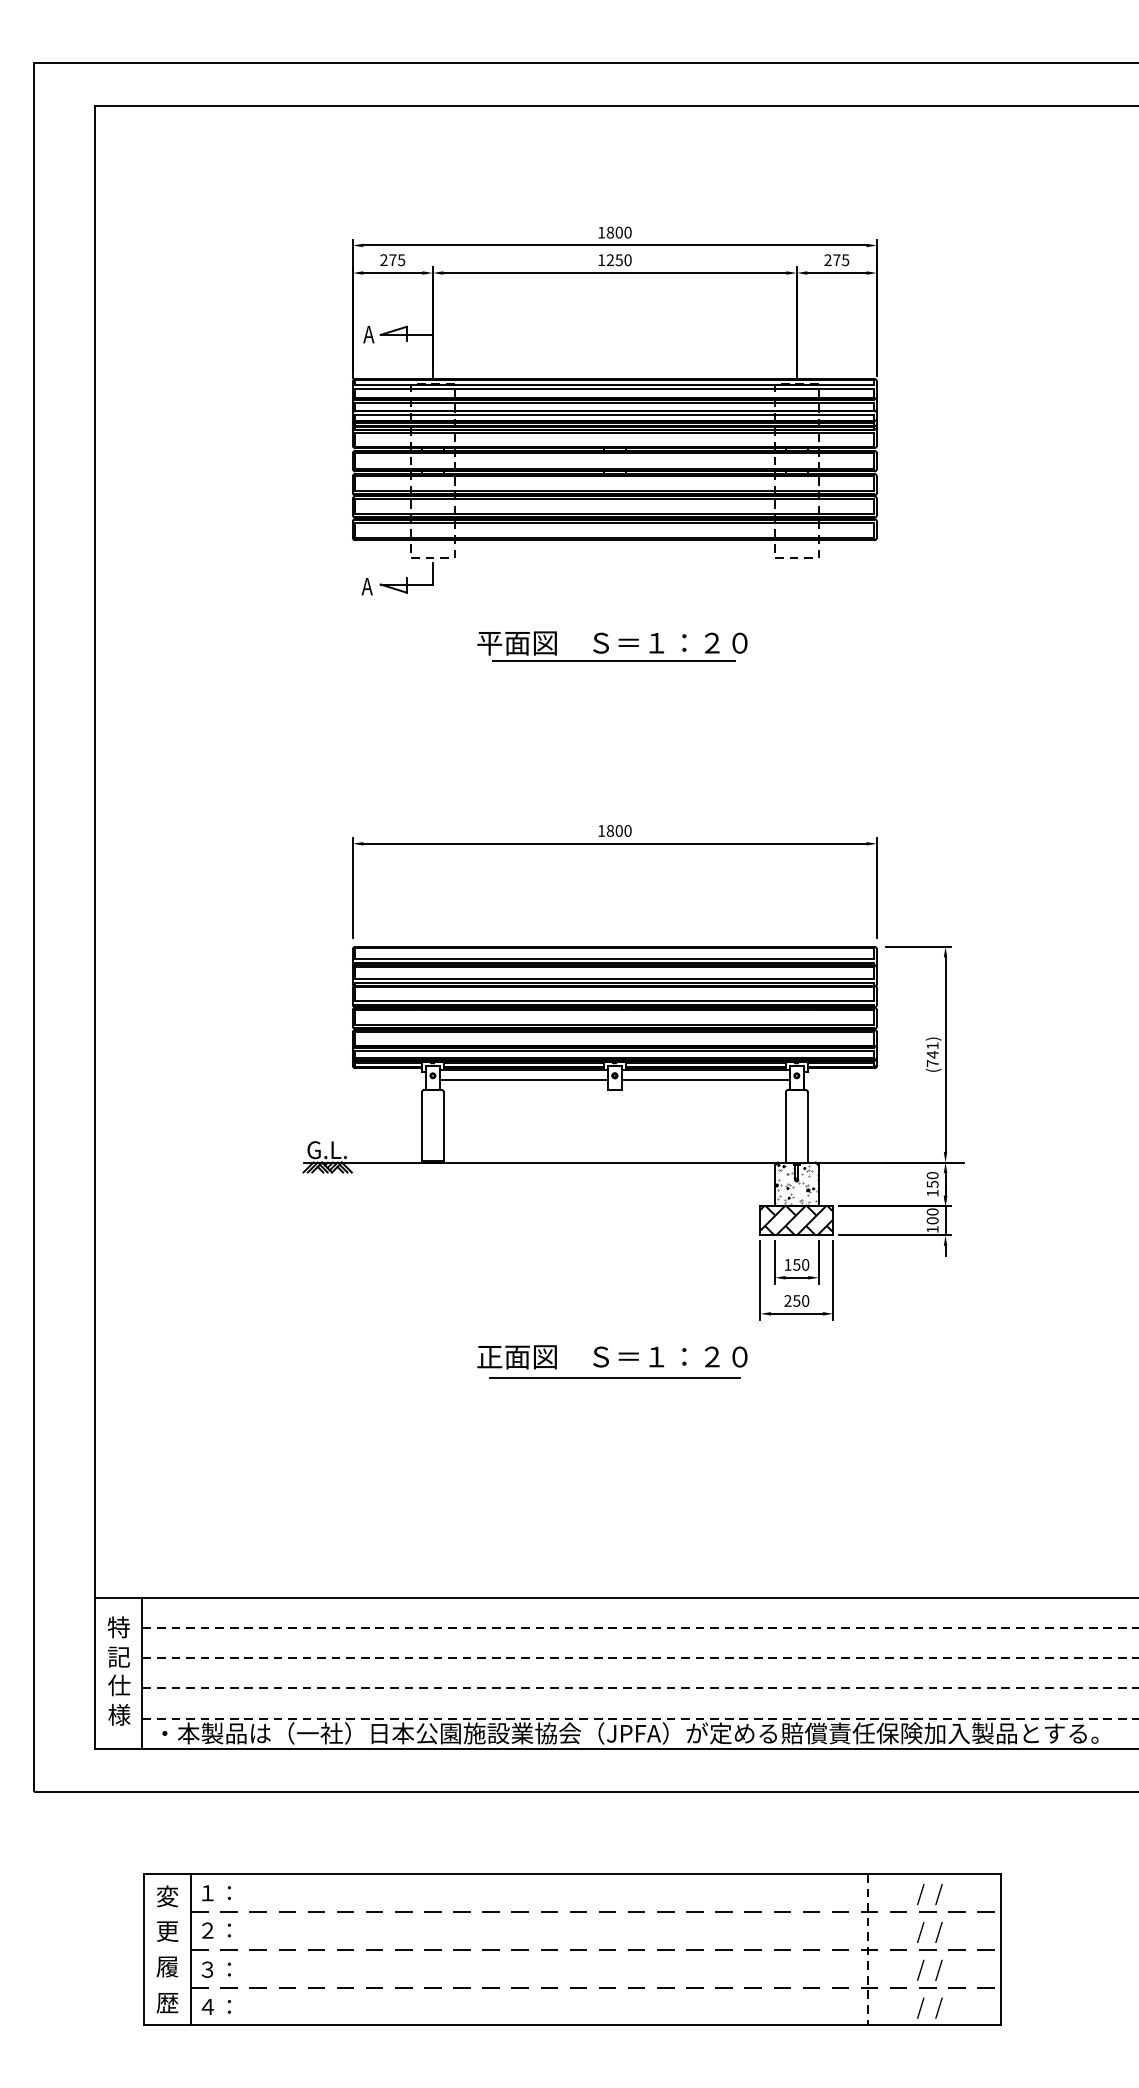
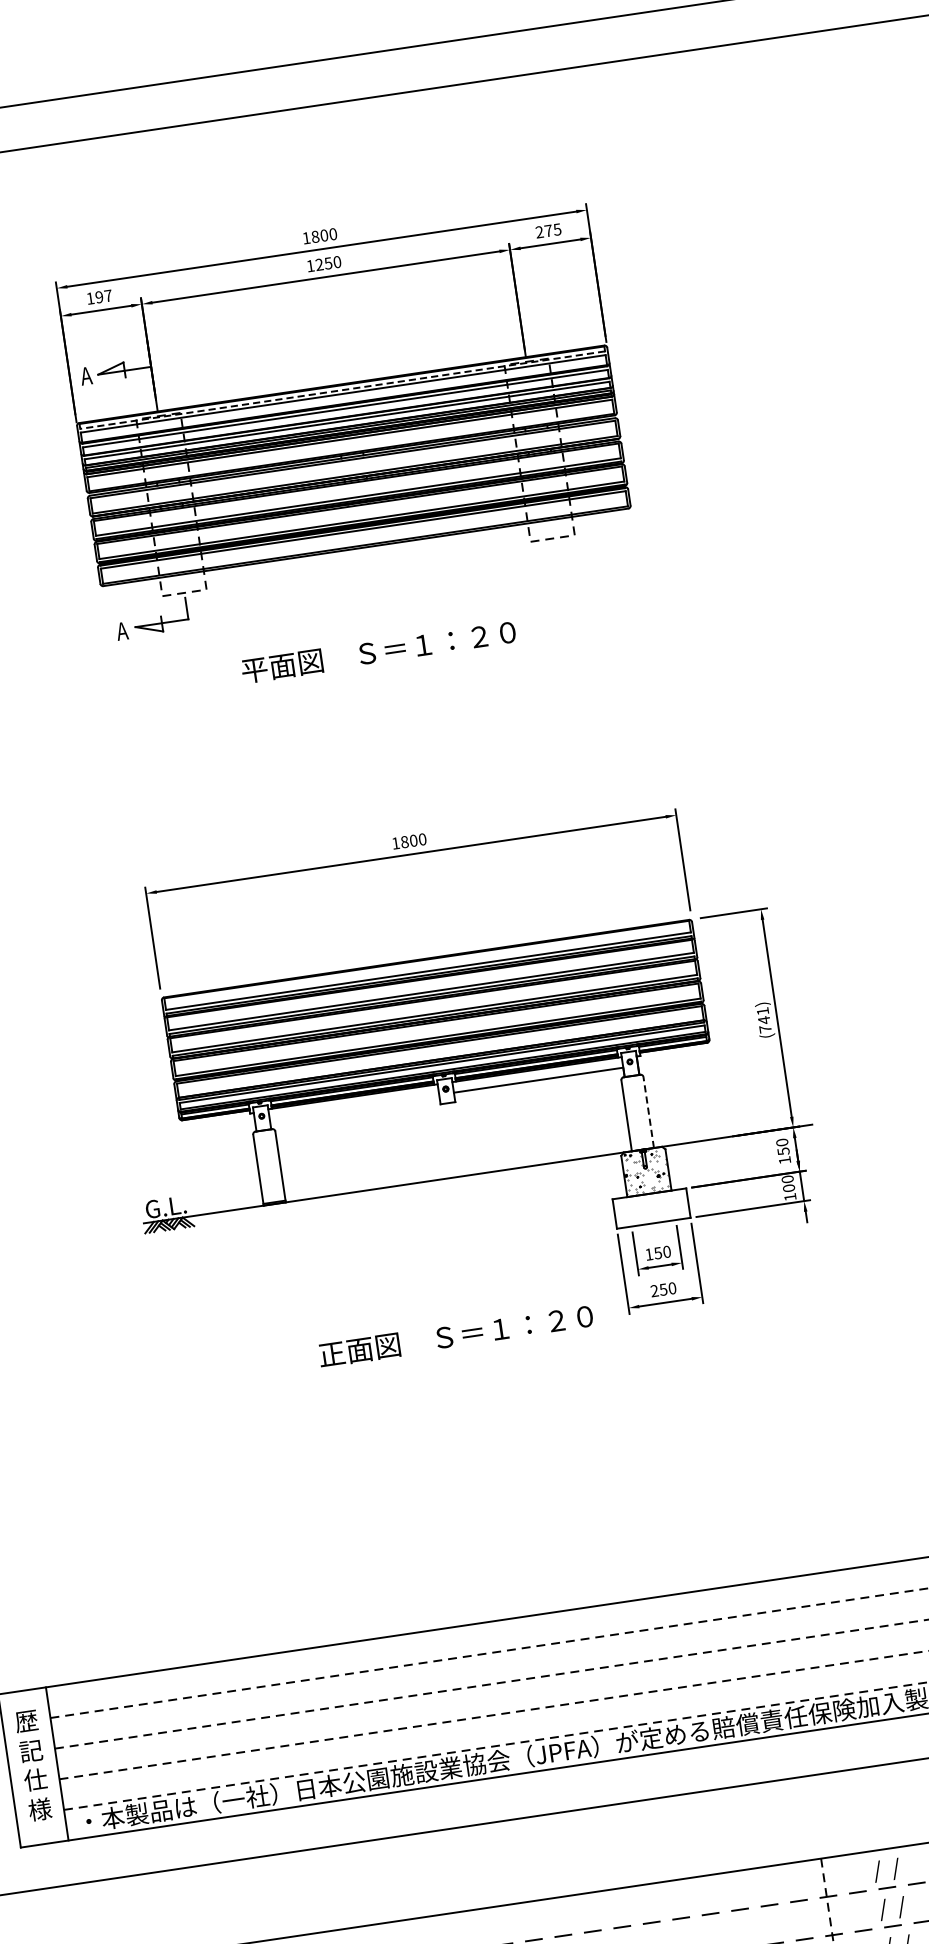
text: (392, 260) -> (99, 297), 275 -> 197
line: (614, 384) -> (342, 389), solid -> dashed
line: (613, 661) -> (382, 670), removed
line: (523, 1080) -> (354, 1107), removed
line: (807, 1126) -> (648, 1111), solid -> dashed
hatch: (796, 1220) -> (651, 1208), removed
text: (612, 1357) -> (456, 1336), moved
line: (614, 1378) -> (490, 1395), removed
text: (118, 1627) -> (26, 1721), 特 -> 歴

